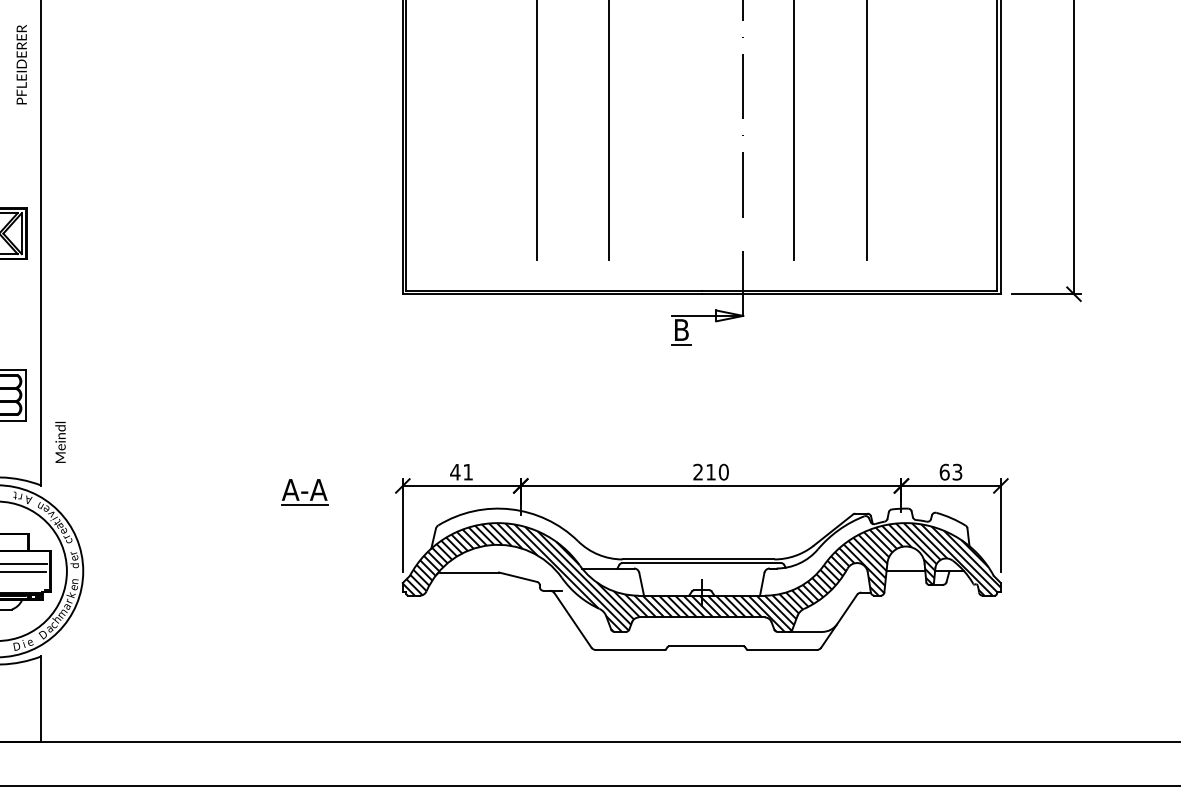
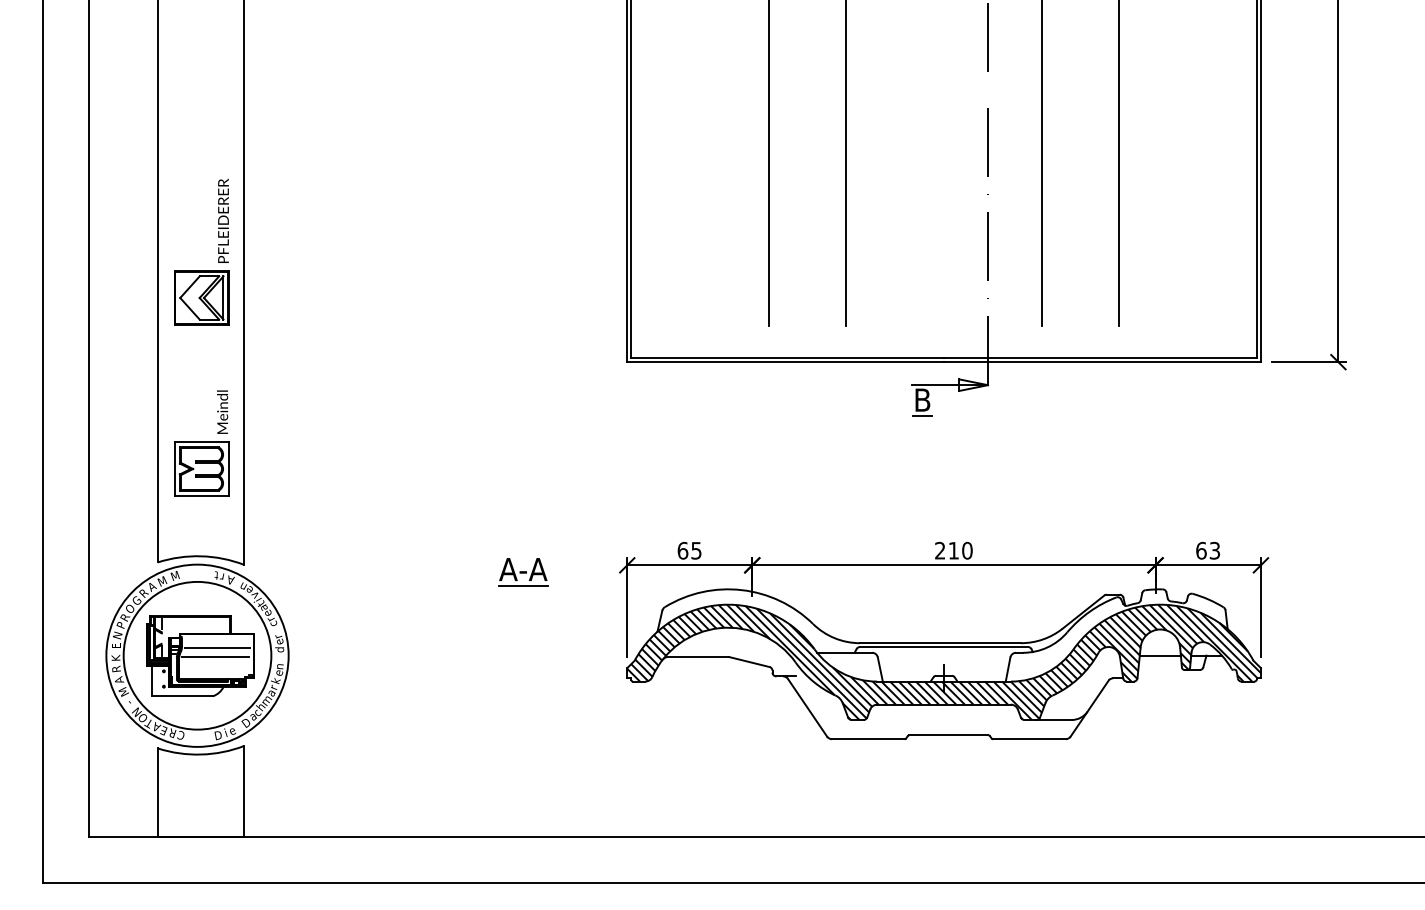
text: (21, 64) -> (223, 220), moved
text: (60, 441) -> (222, 411), moved
text: (461, 471) -> (689, 550), 41 -> 65

